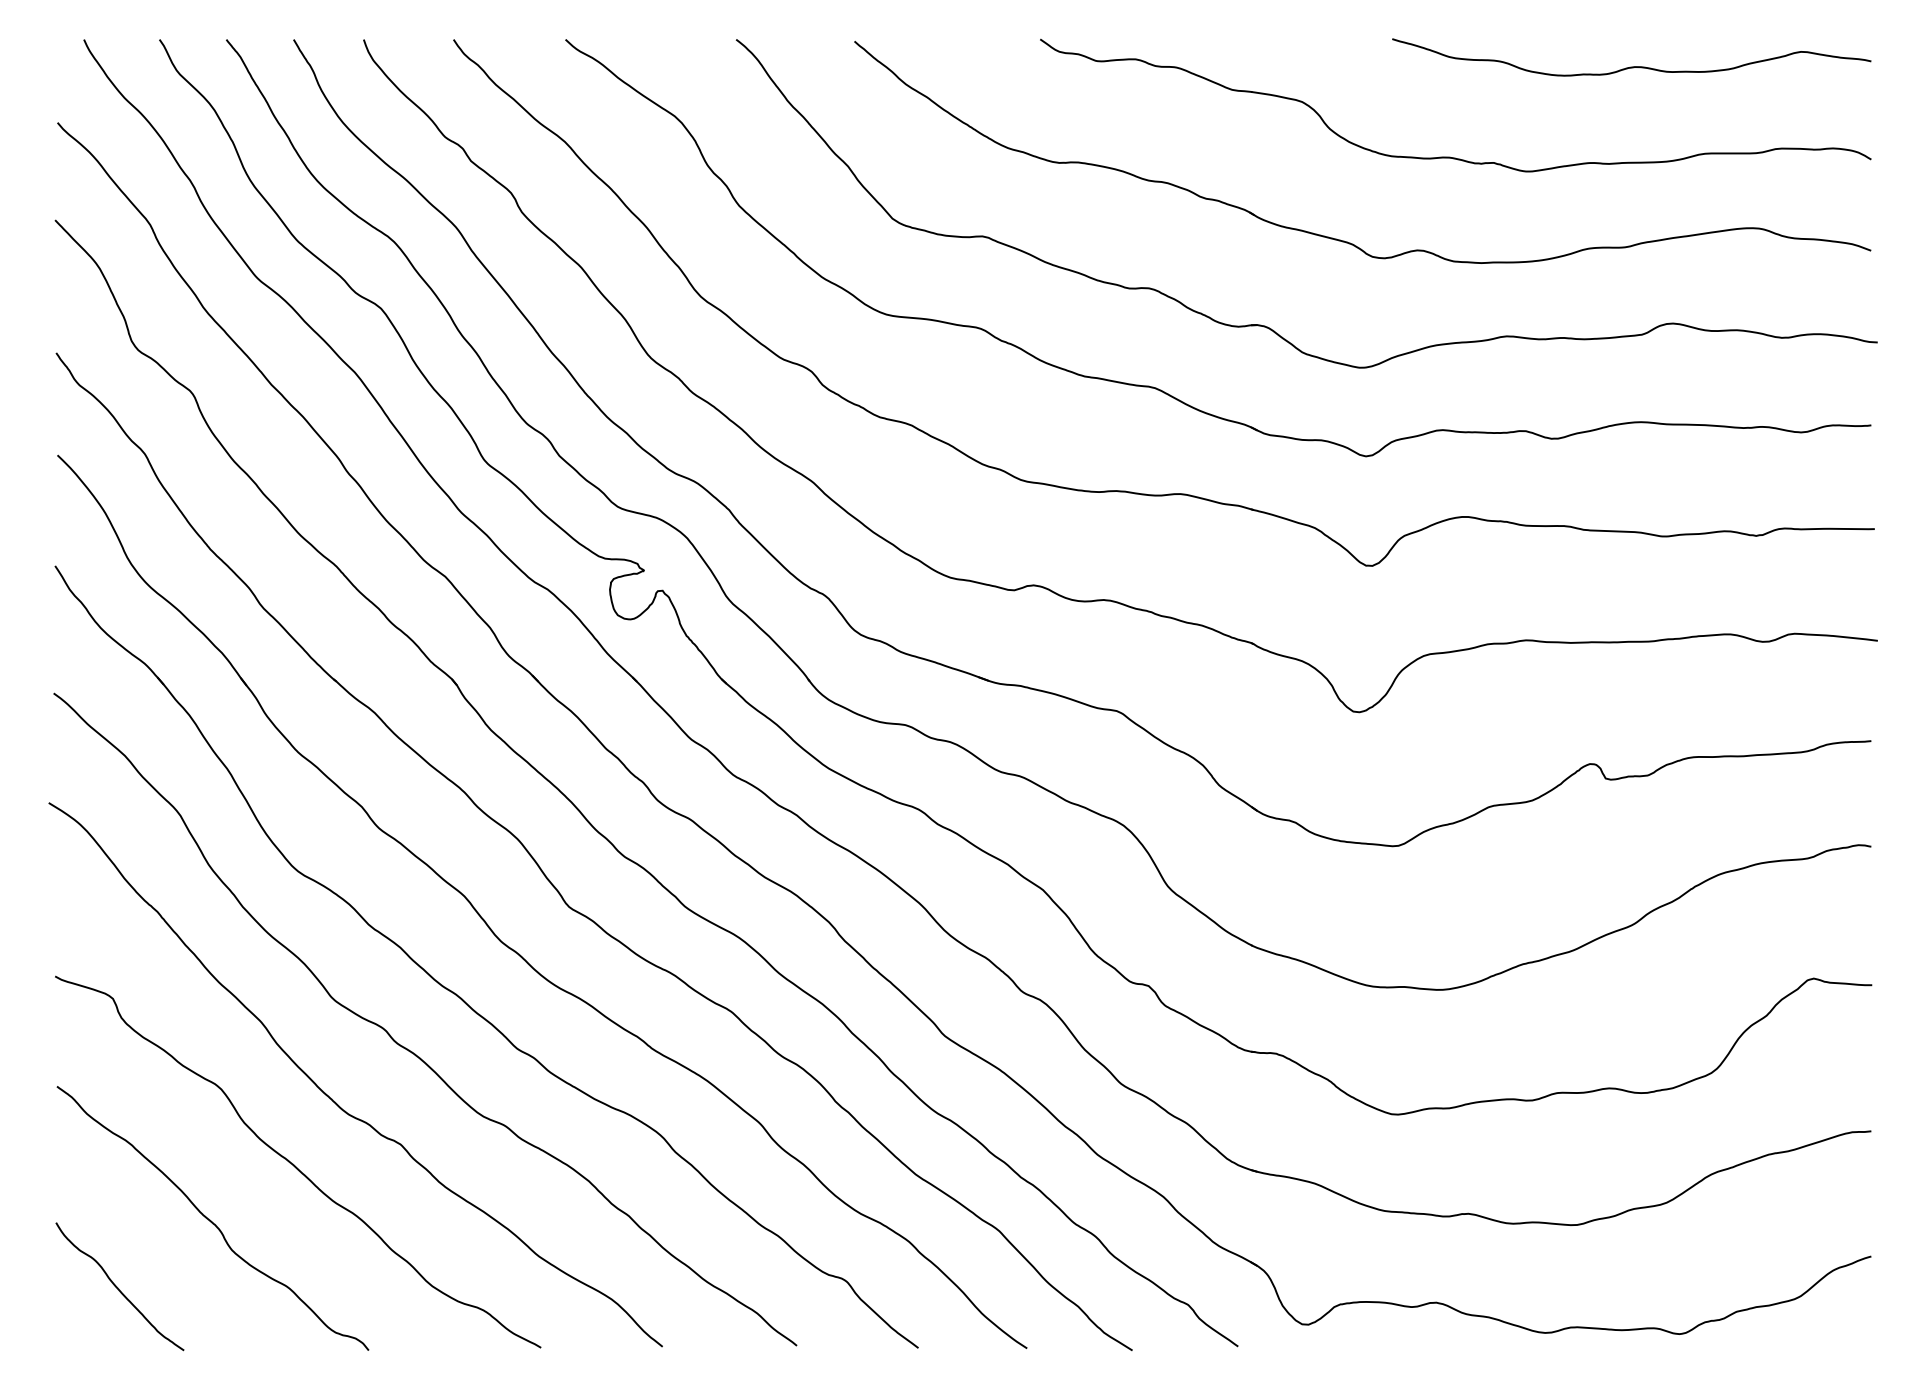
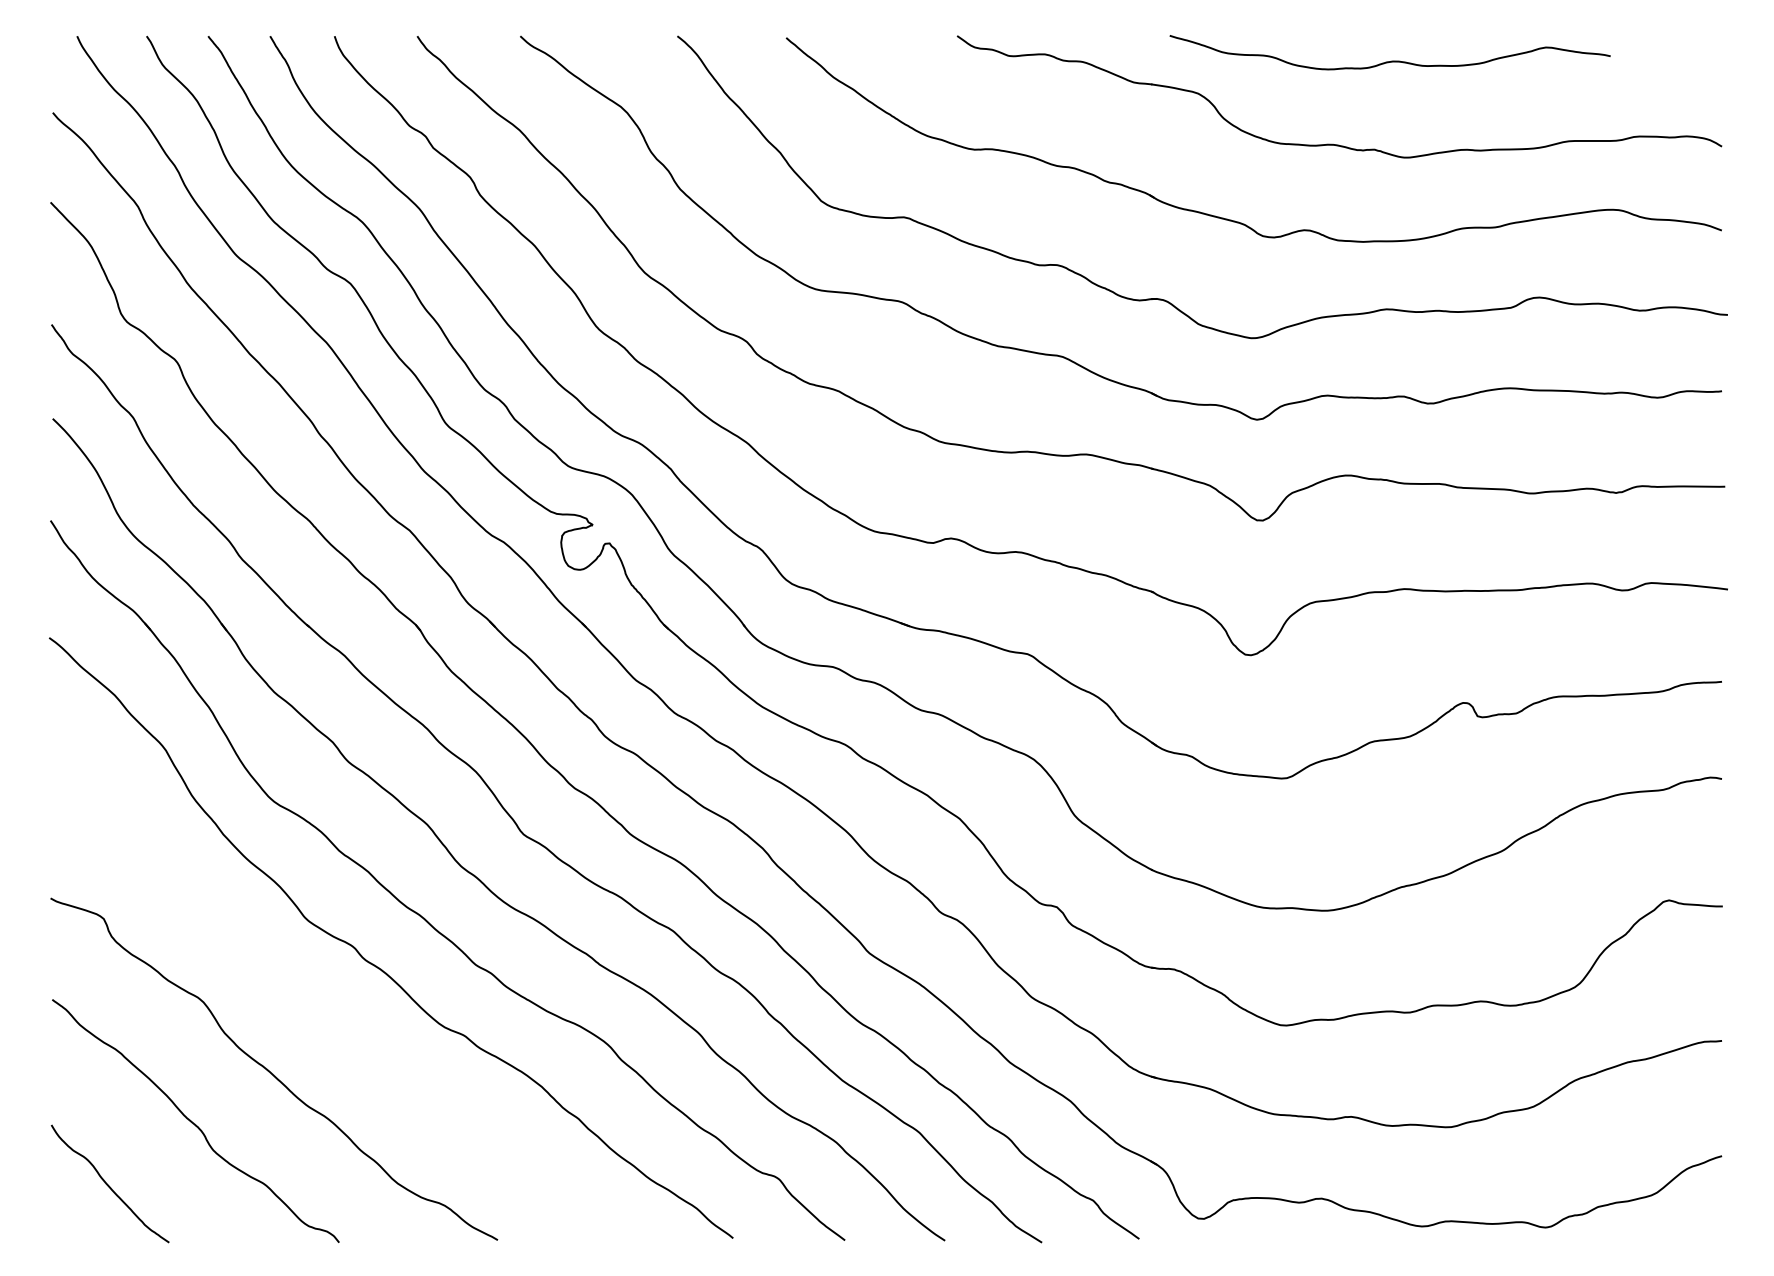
curve: (1631, 66) -> (1389, 60), moved
curve: (332, 1098) -> (305, 1010), removed

